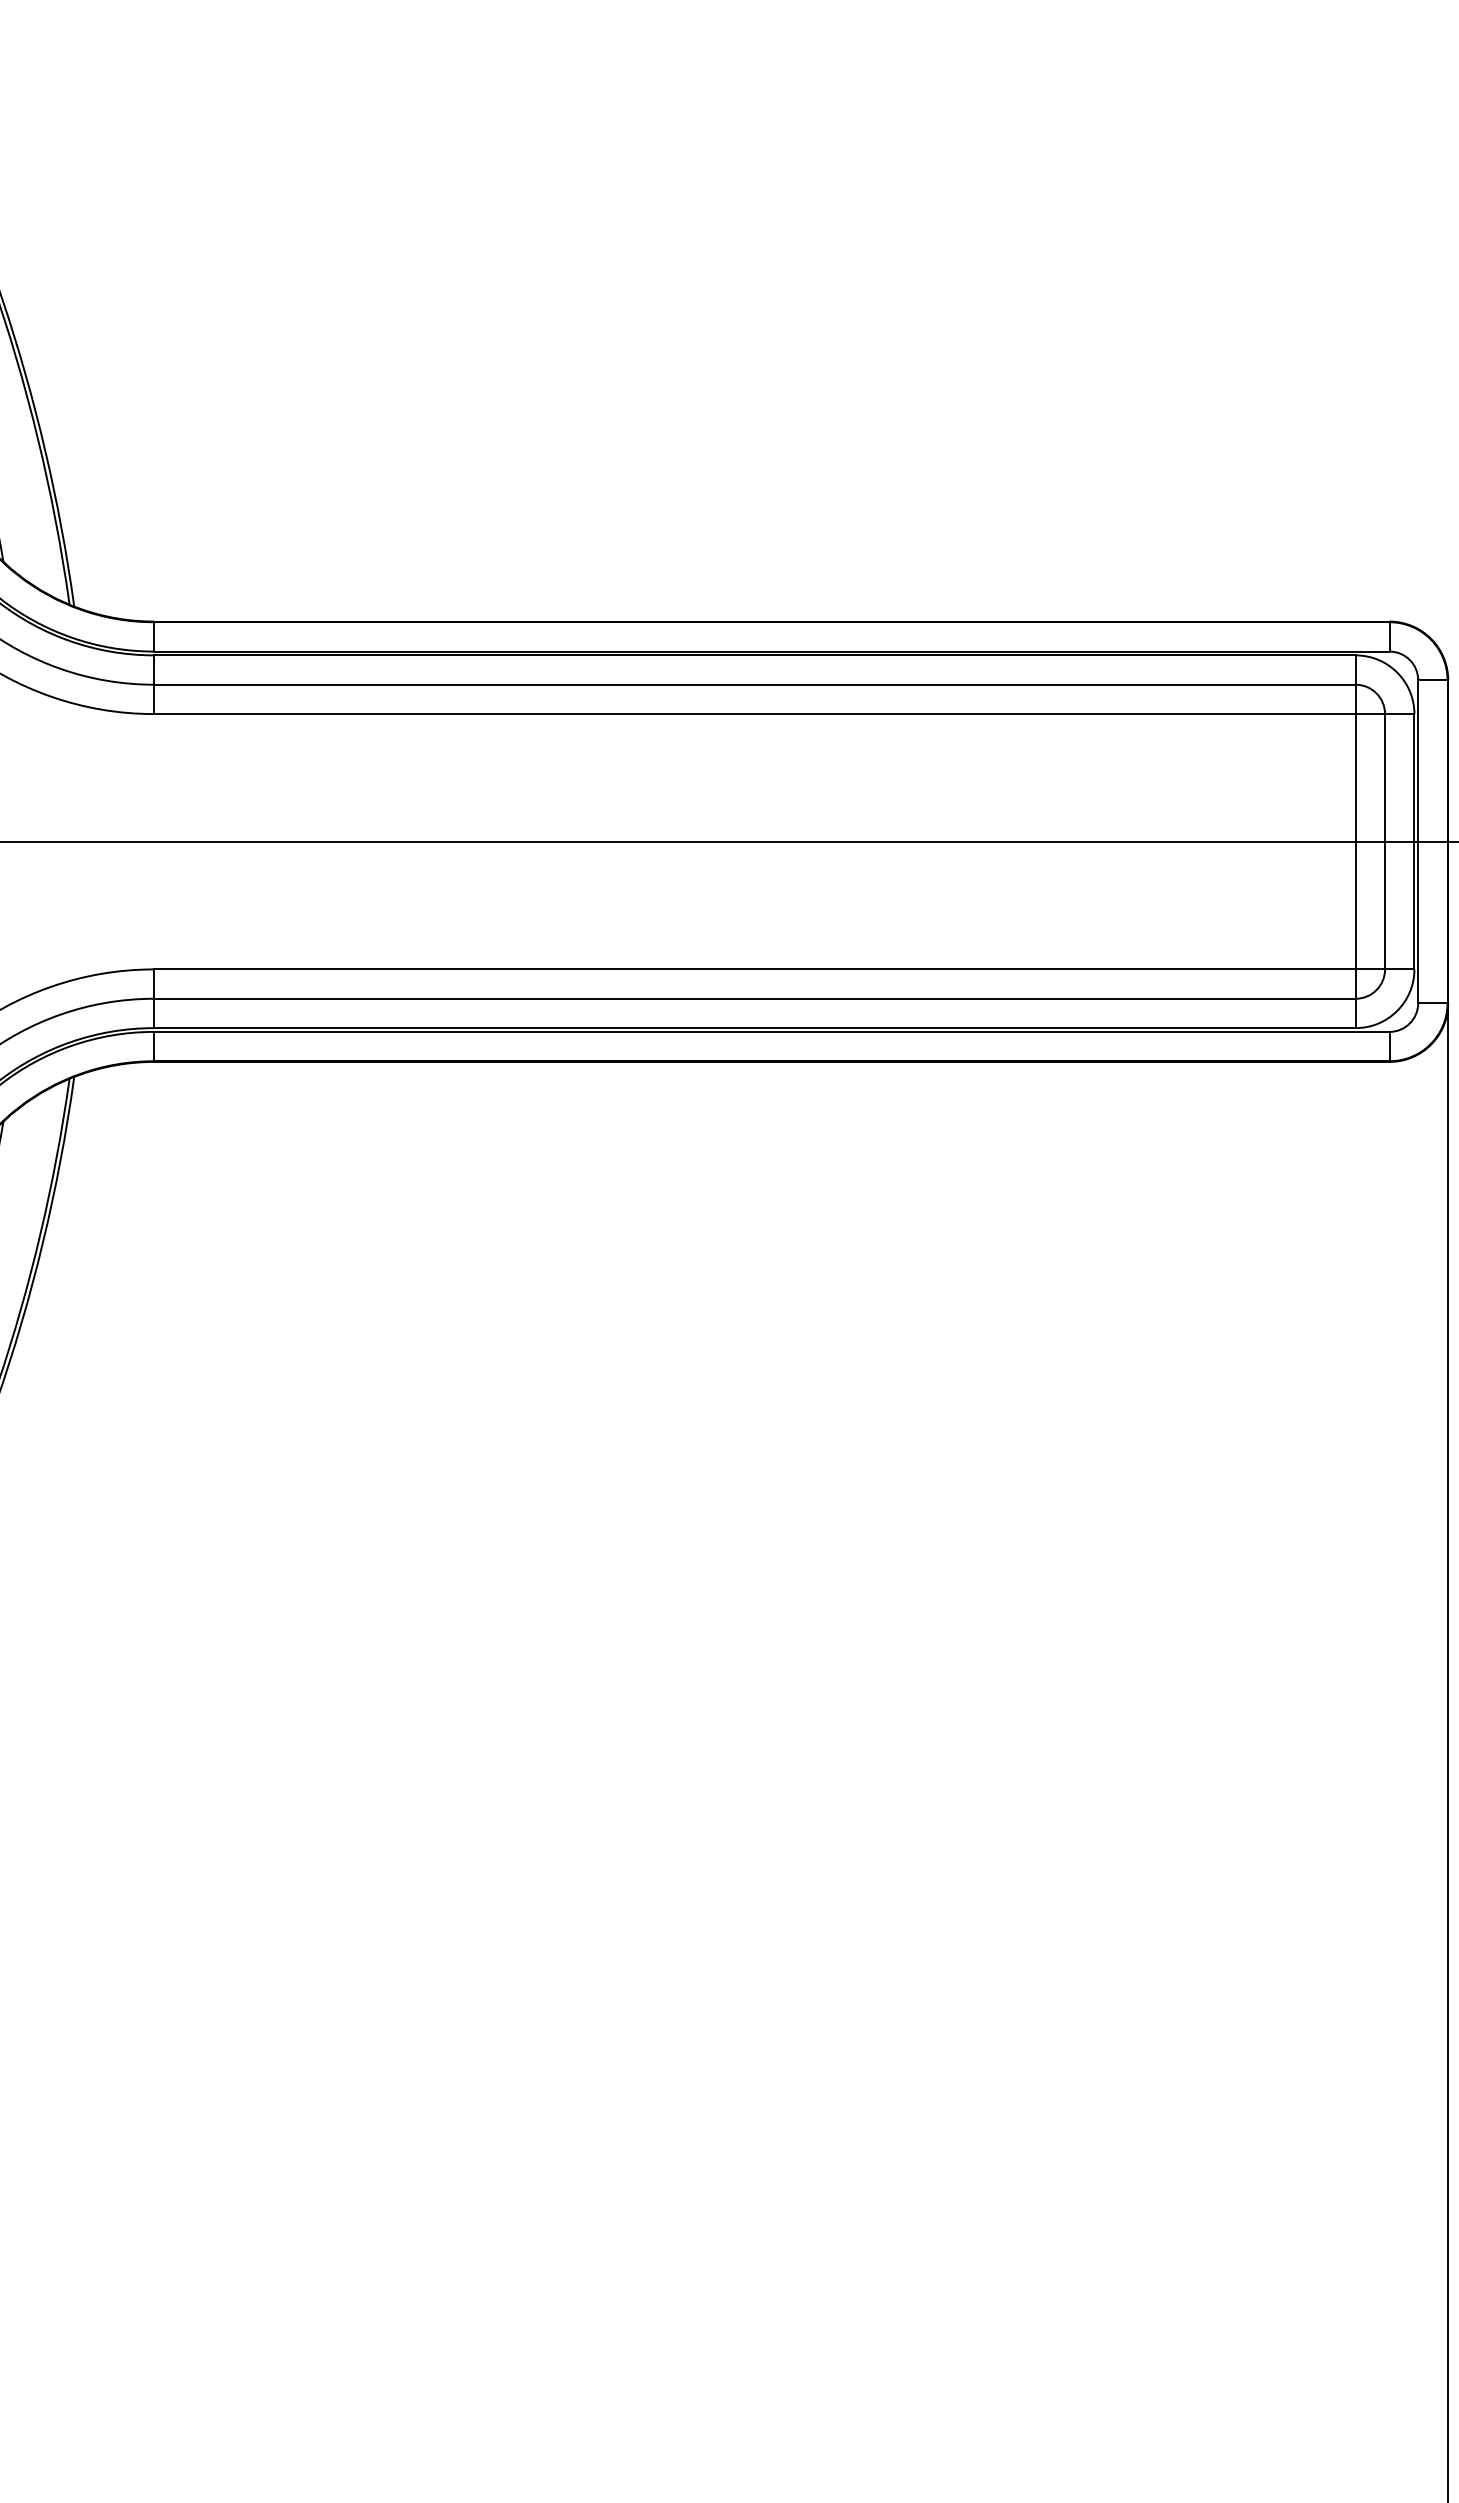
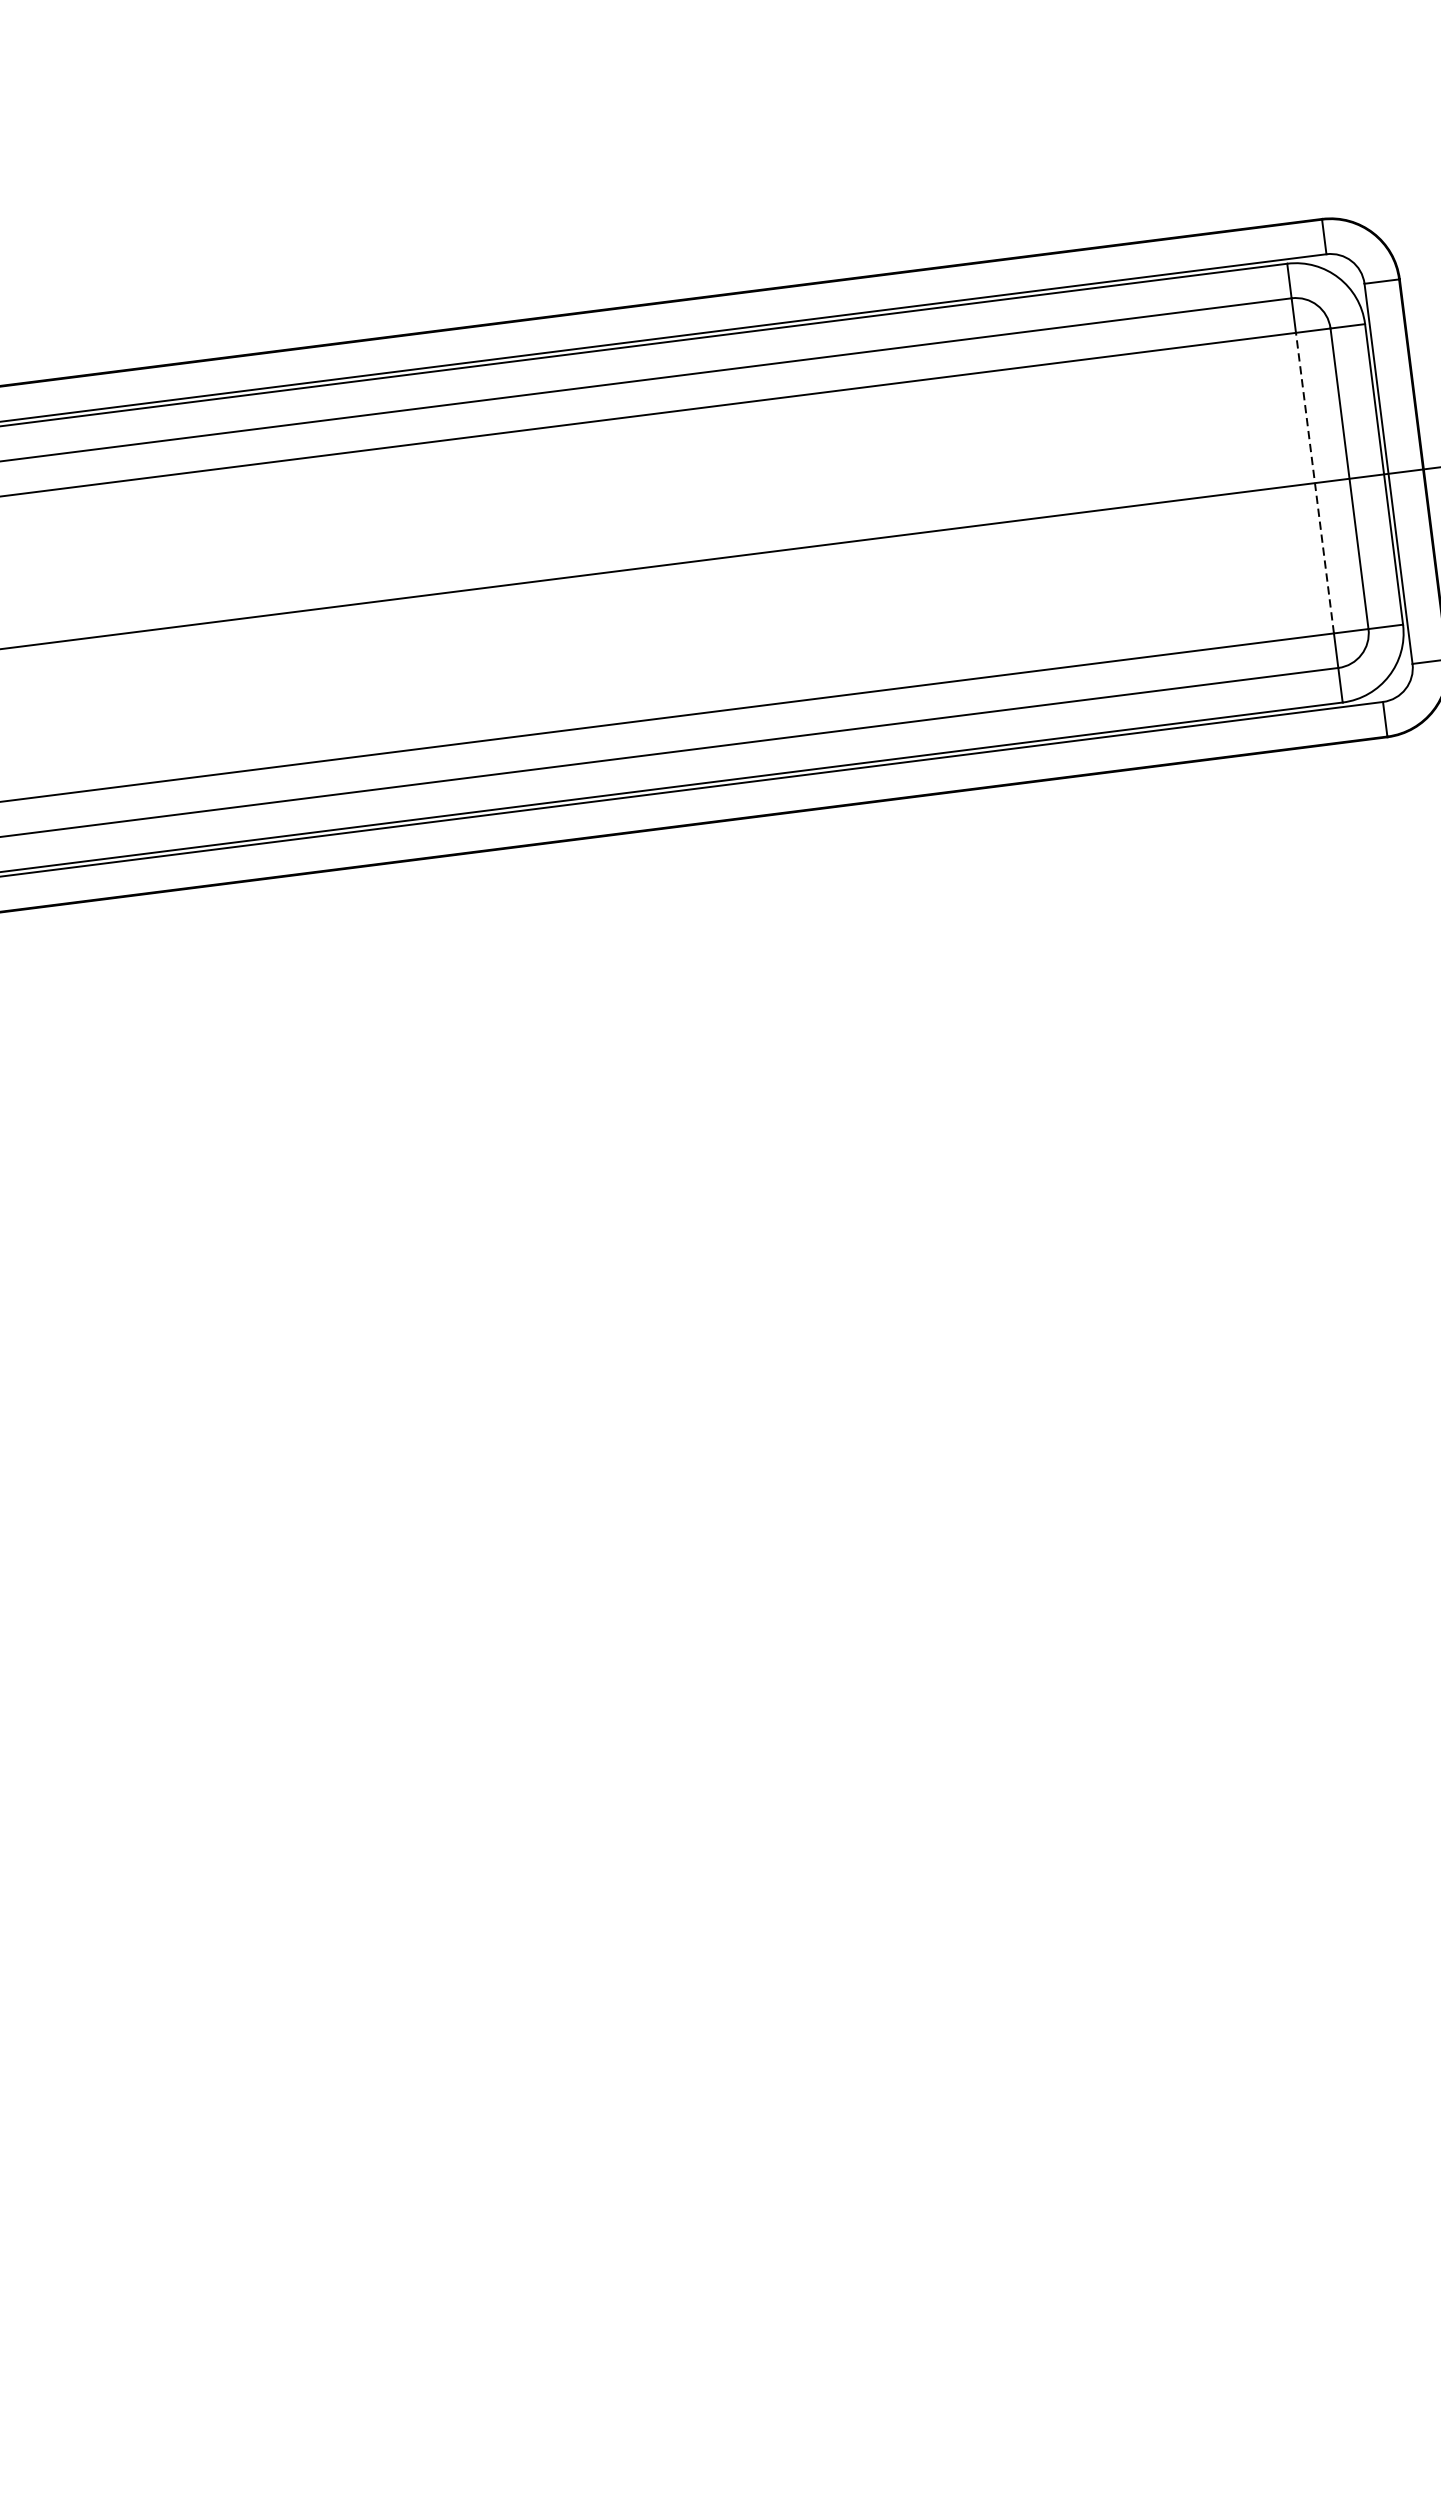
line: (1355, 841) -> (1314, 482), solid -> dashed

